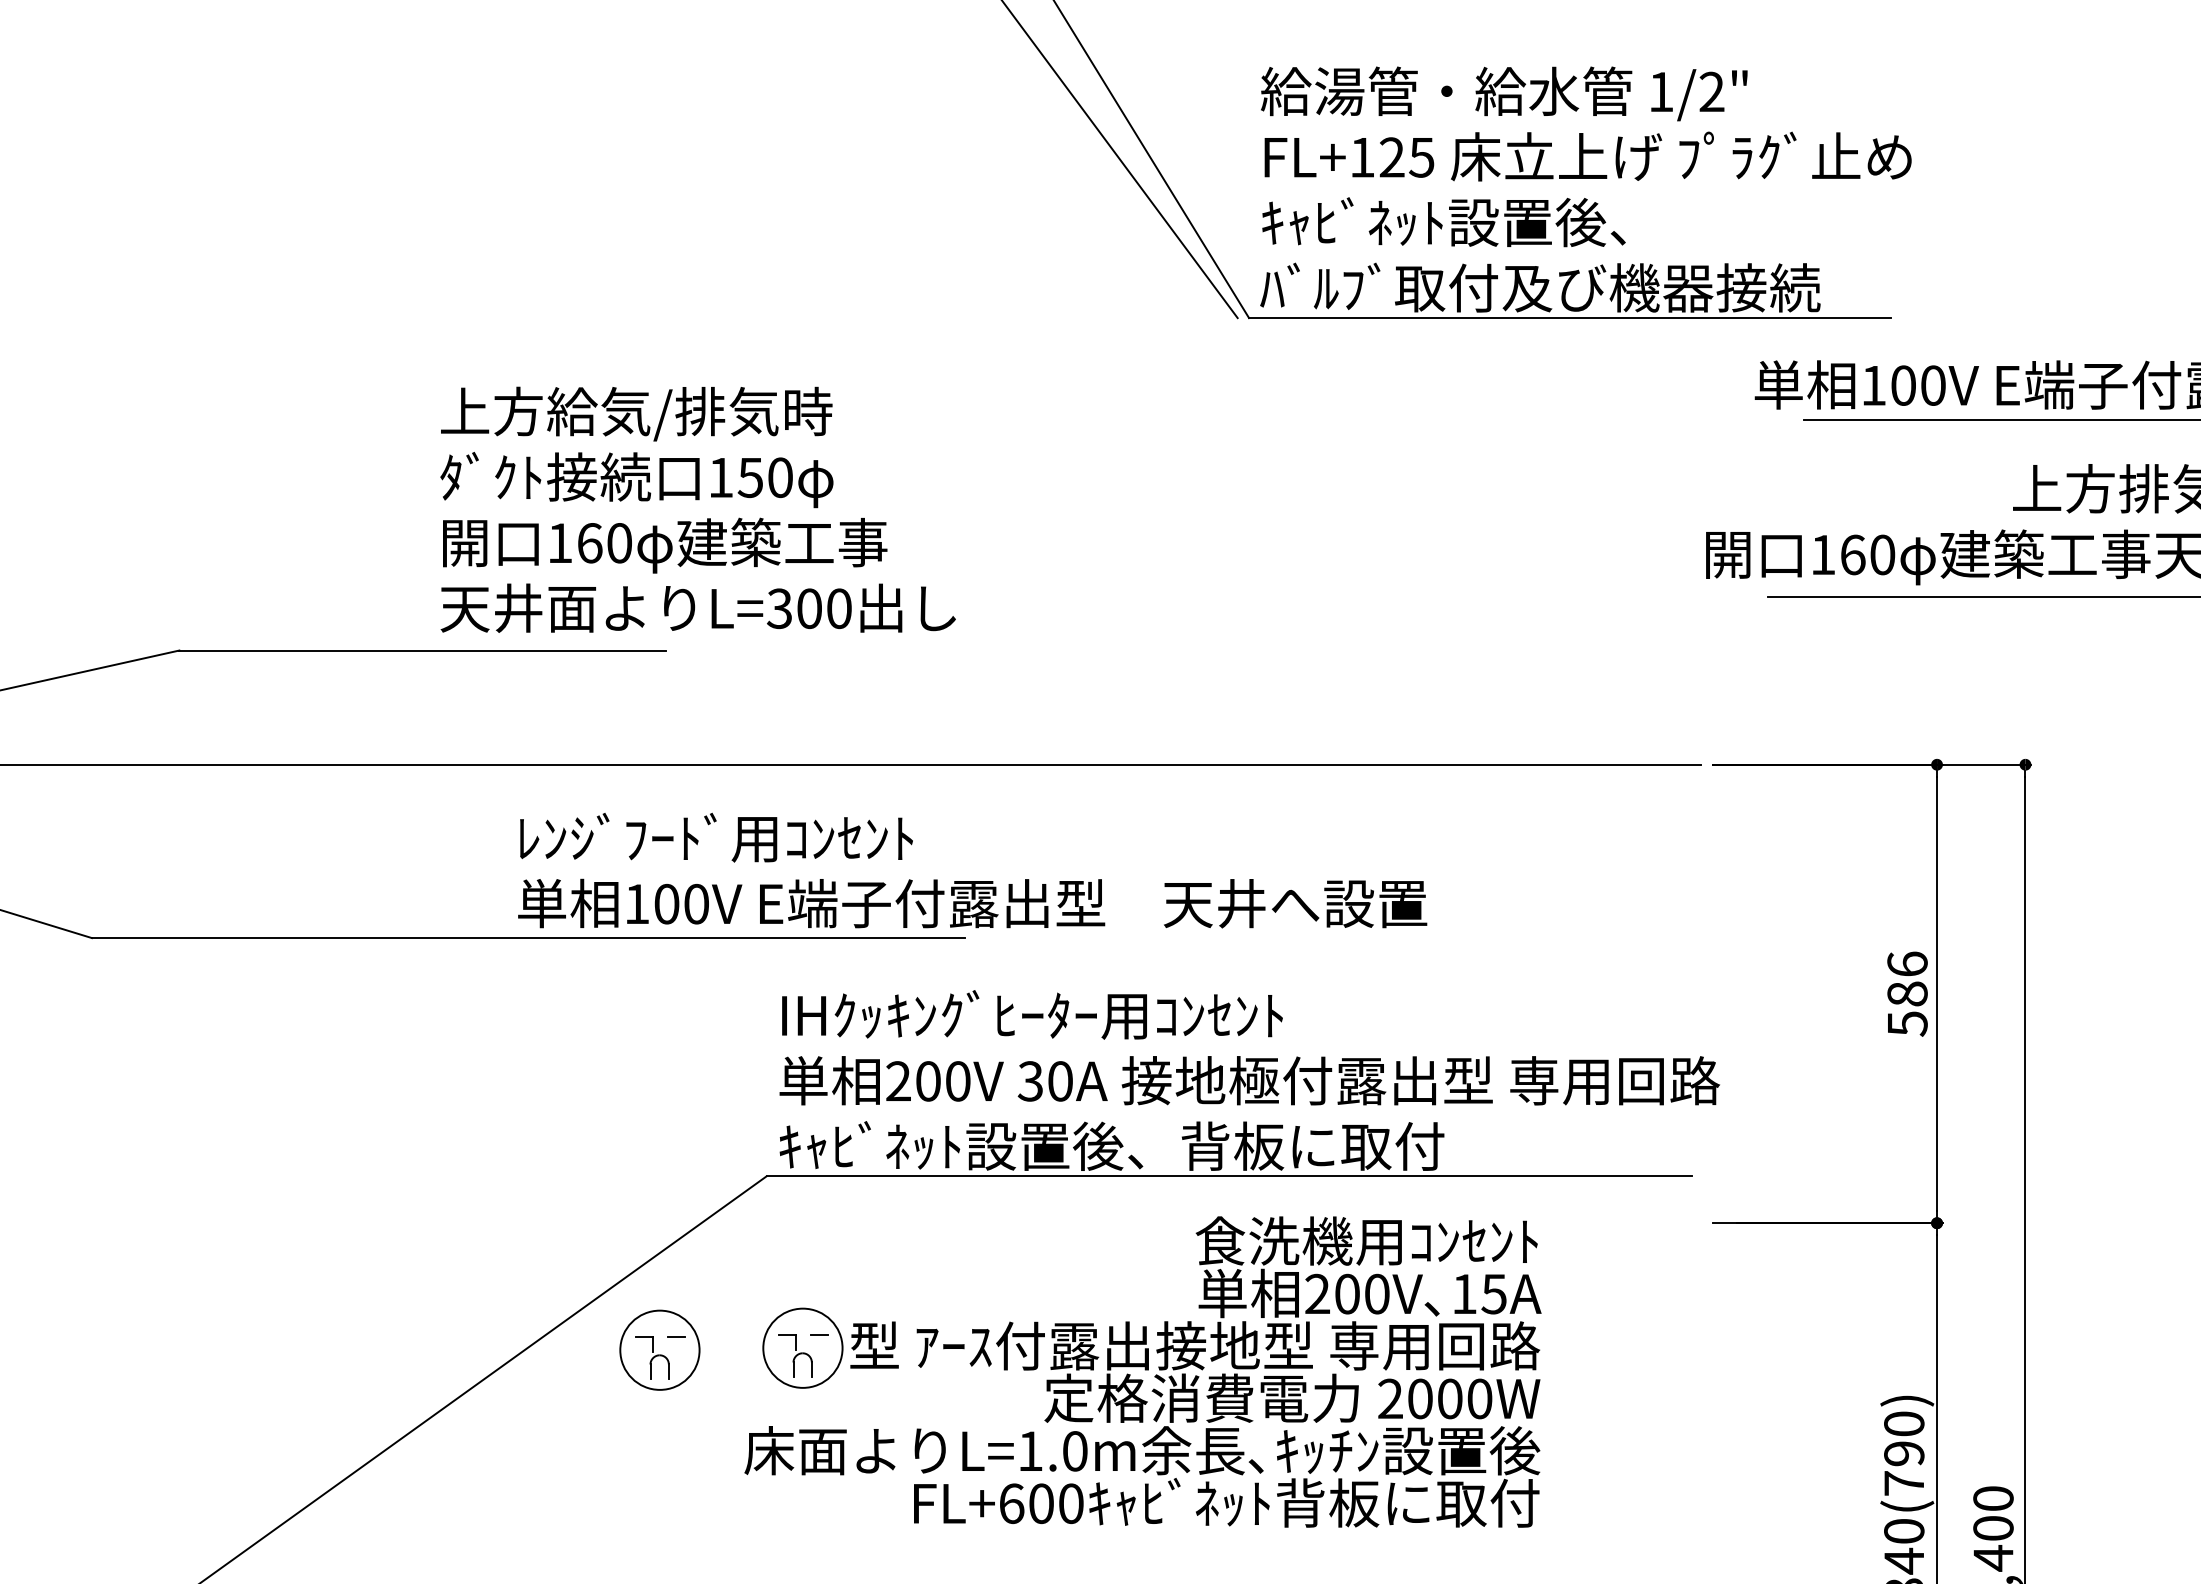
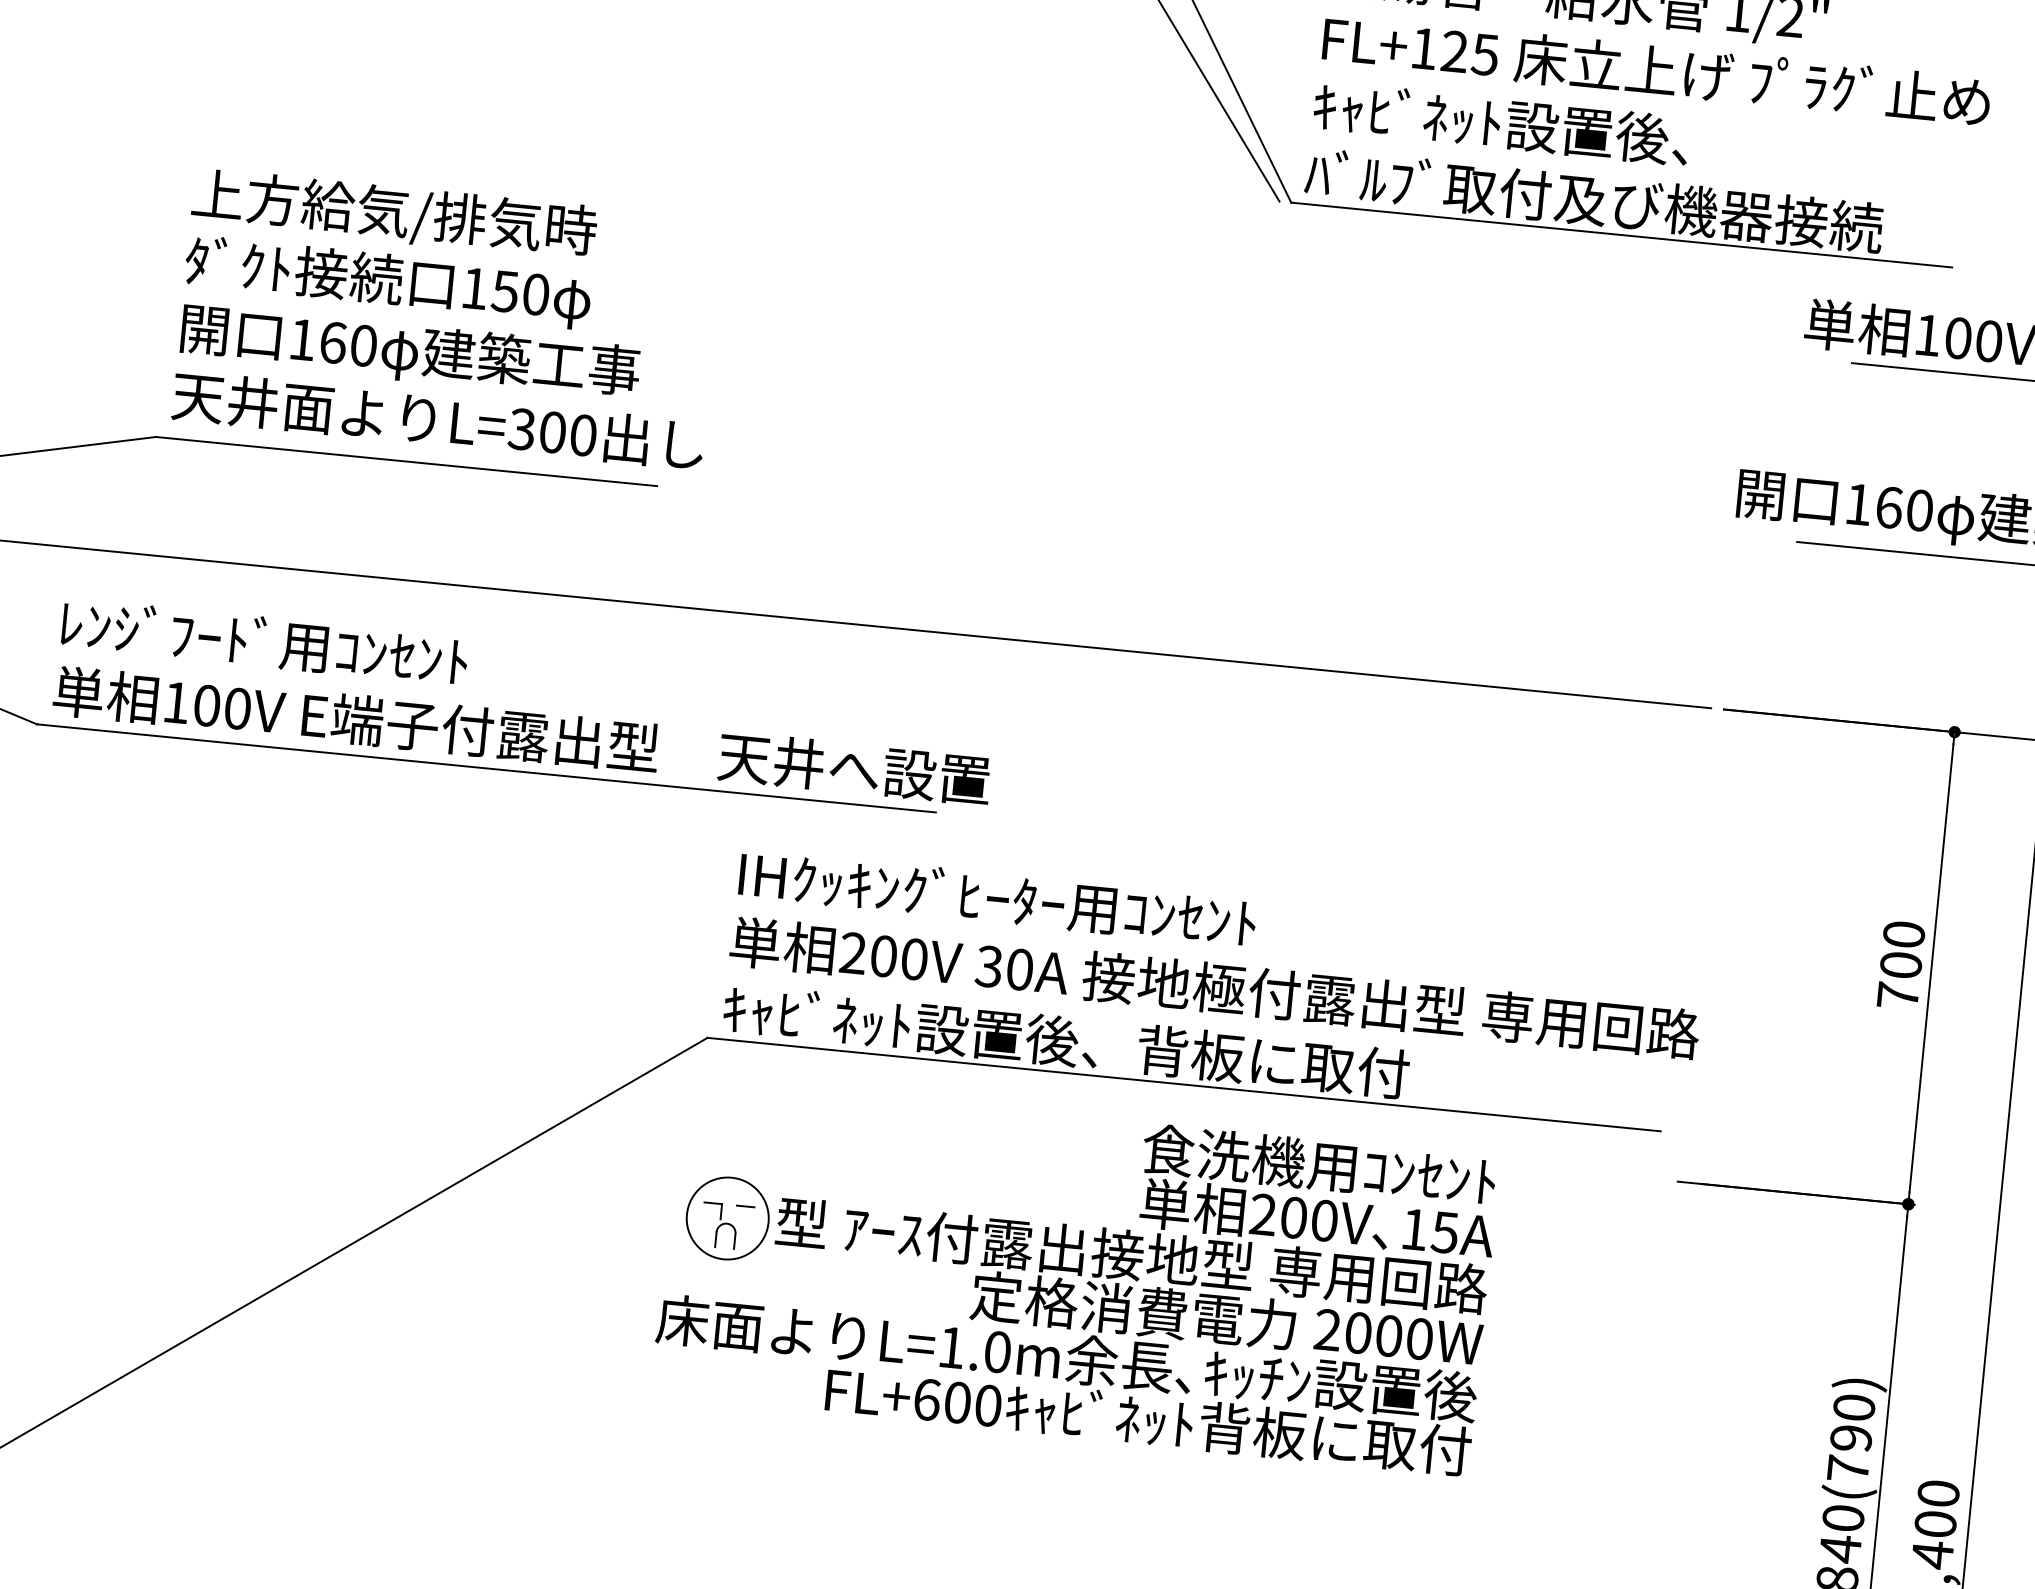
text: (697, 509) -> (447, 318), moved
text: (972, 870) -> (525, 701), moved
text: (1907, 993) -> (1901, 964), 586 -> 700
part: (659, 1349) -> (579, 1205), removed

